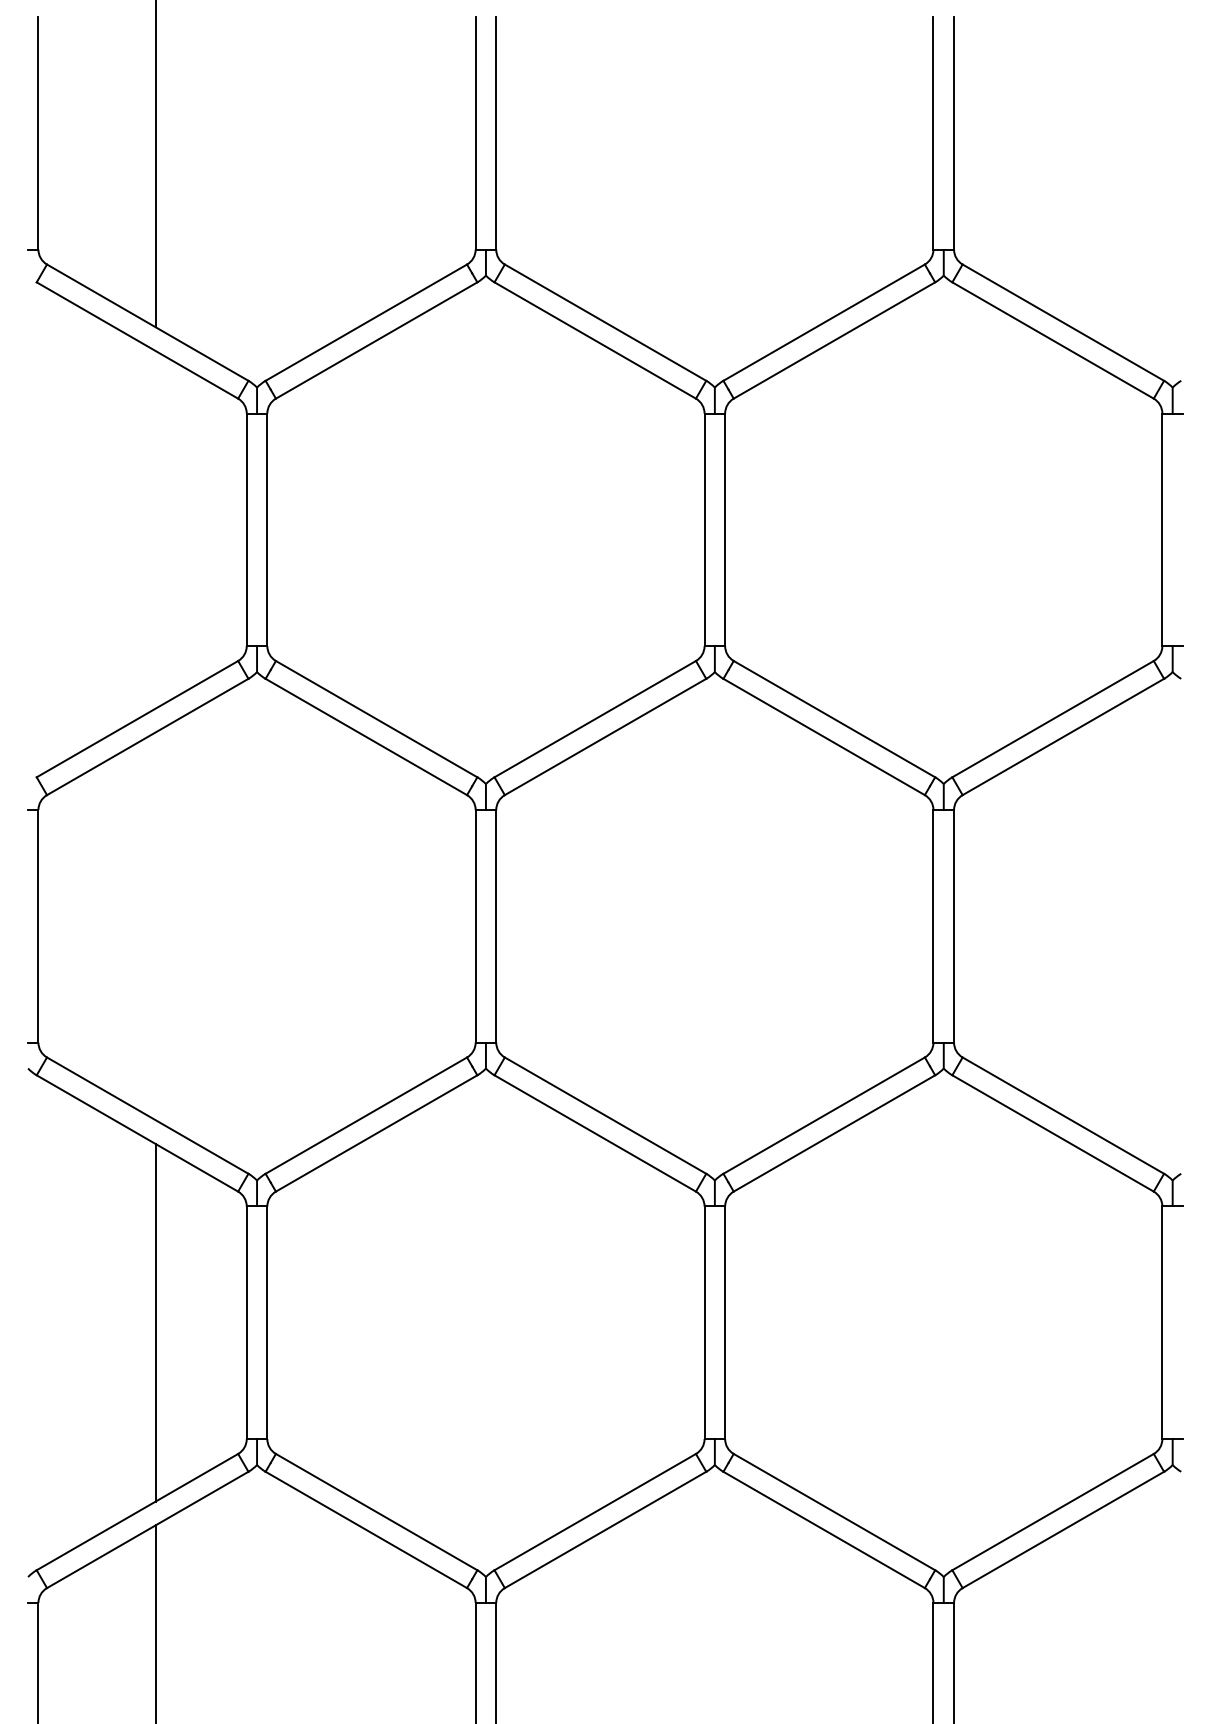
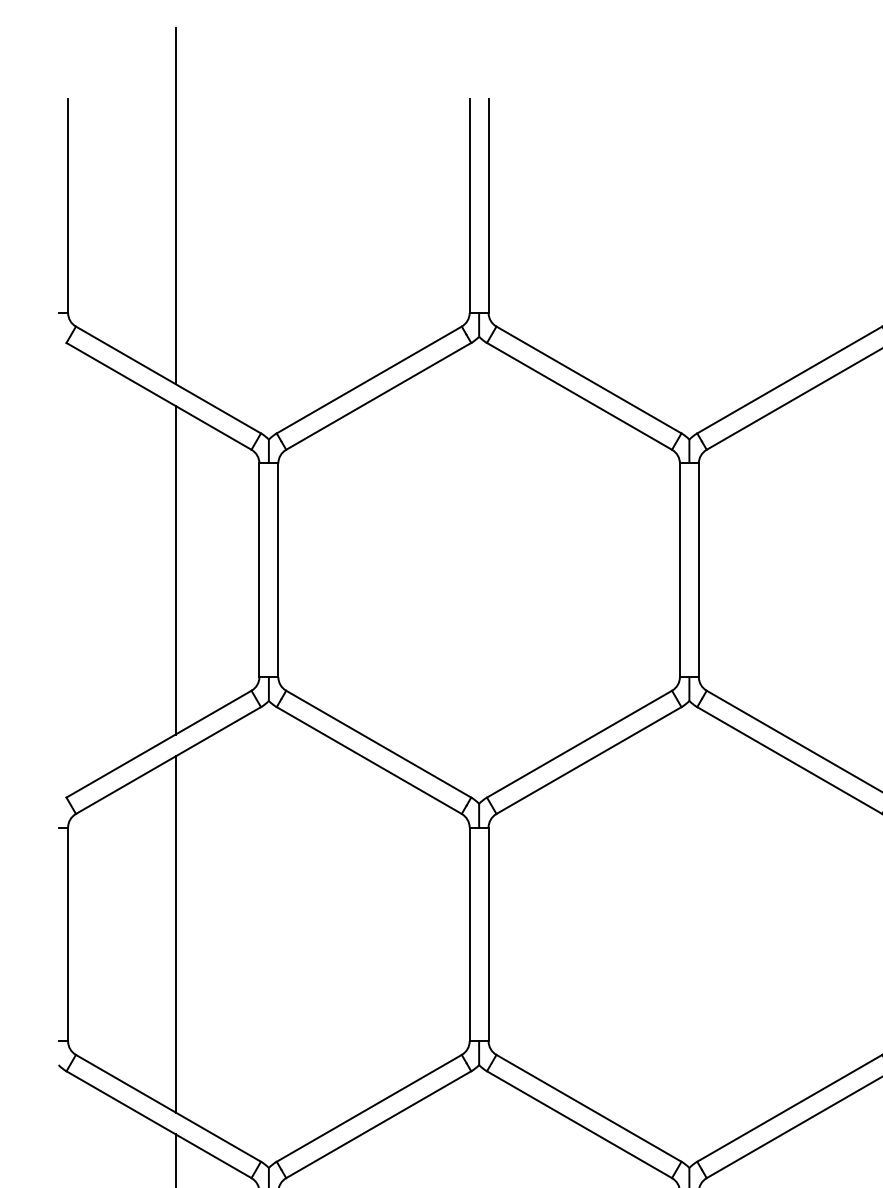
line: (155, 529) -> (175, 569), added
line: (155, 926) -> (175, 934), added

